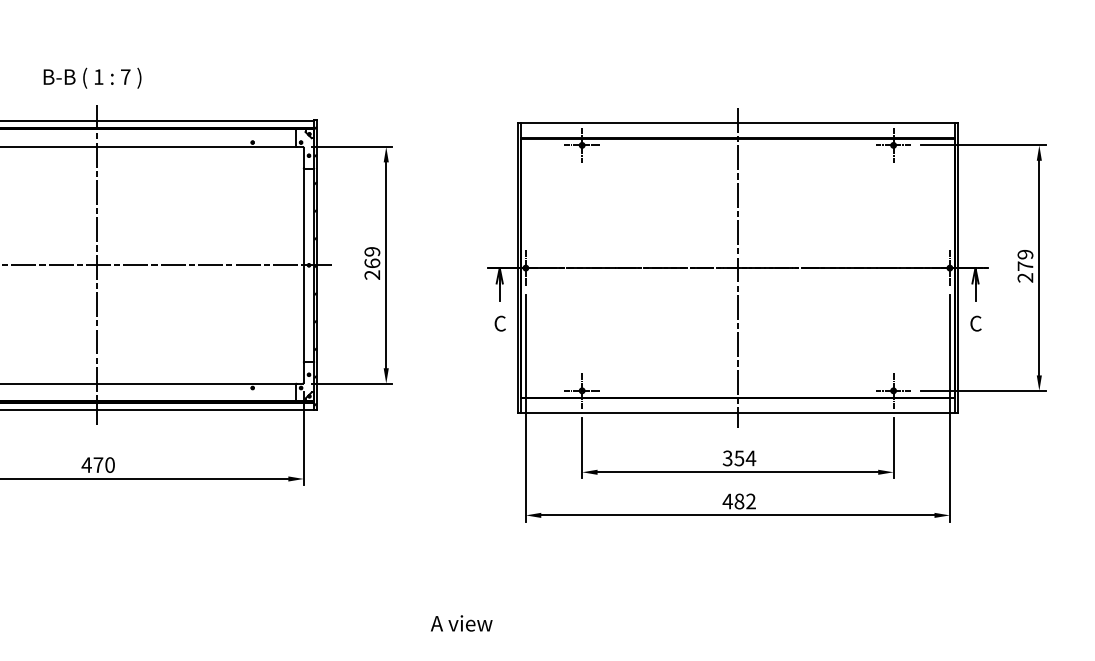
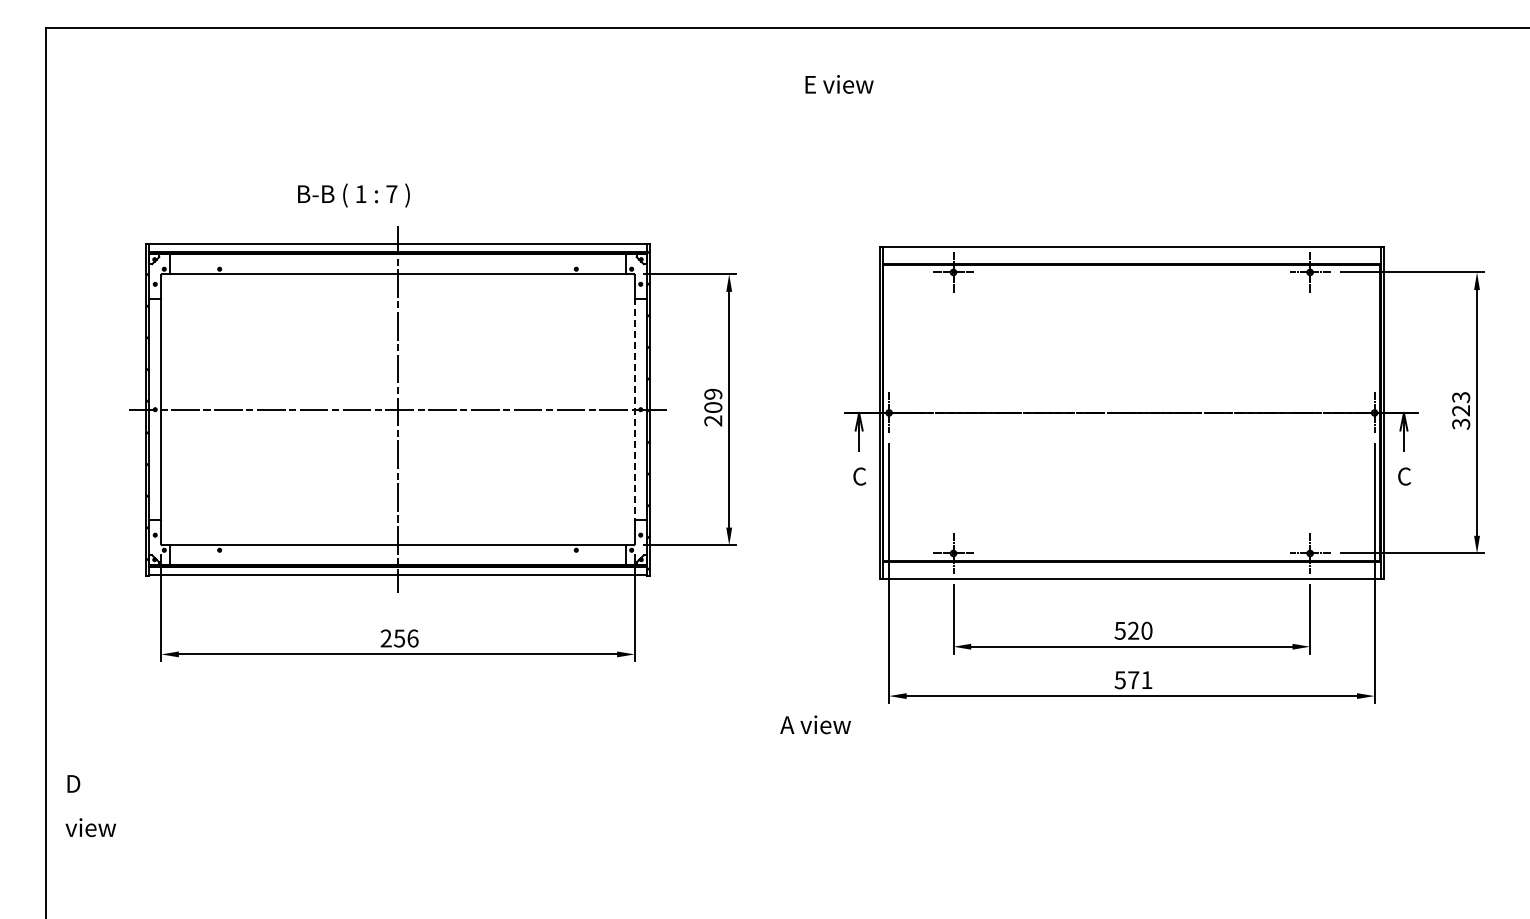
text: (92, 78) -> (353, 195), moved
text: (372, 263) -> (713, 407), 269 -> 209
line: (303, 265) -> (634, 410), solid -> dashed
text: (1025, 265) -> (1461, 410), 279 -> 323
line: (737, 267) -> (1131, 412), removed
text: (739, 458) -> (1133, 630), 354 -> 520
text: (98, 465) -> (399, 638), 470 -> 256
text: (739, 501) -> (1133, 680), 482 -> 571
text: (461, 623) -> (815, 724), moved

